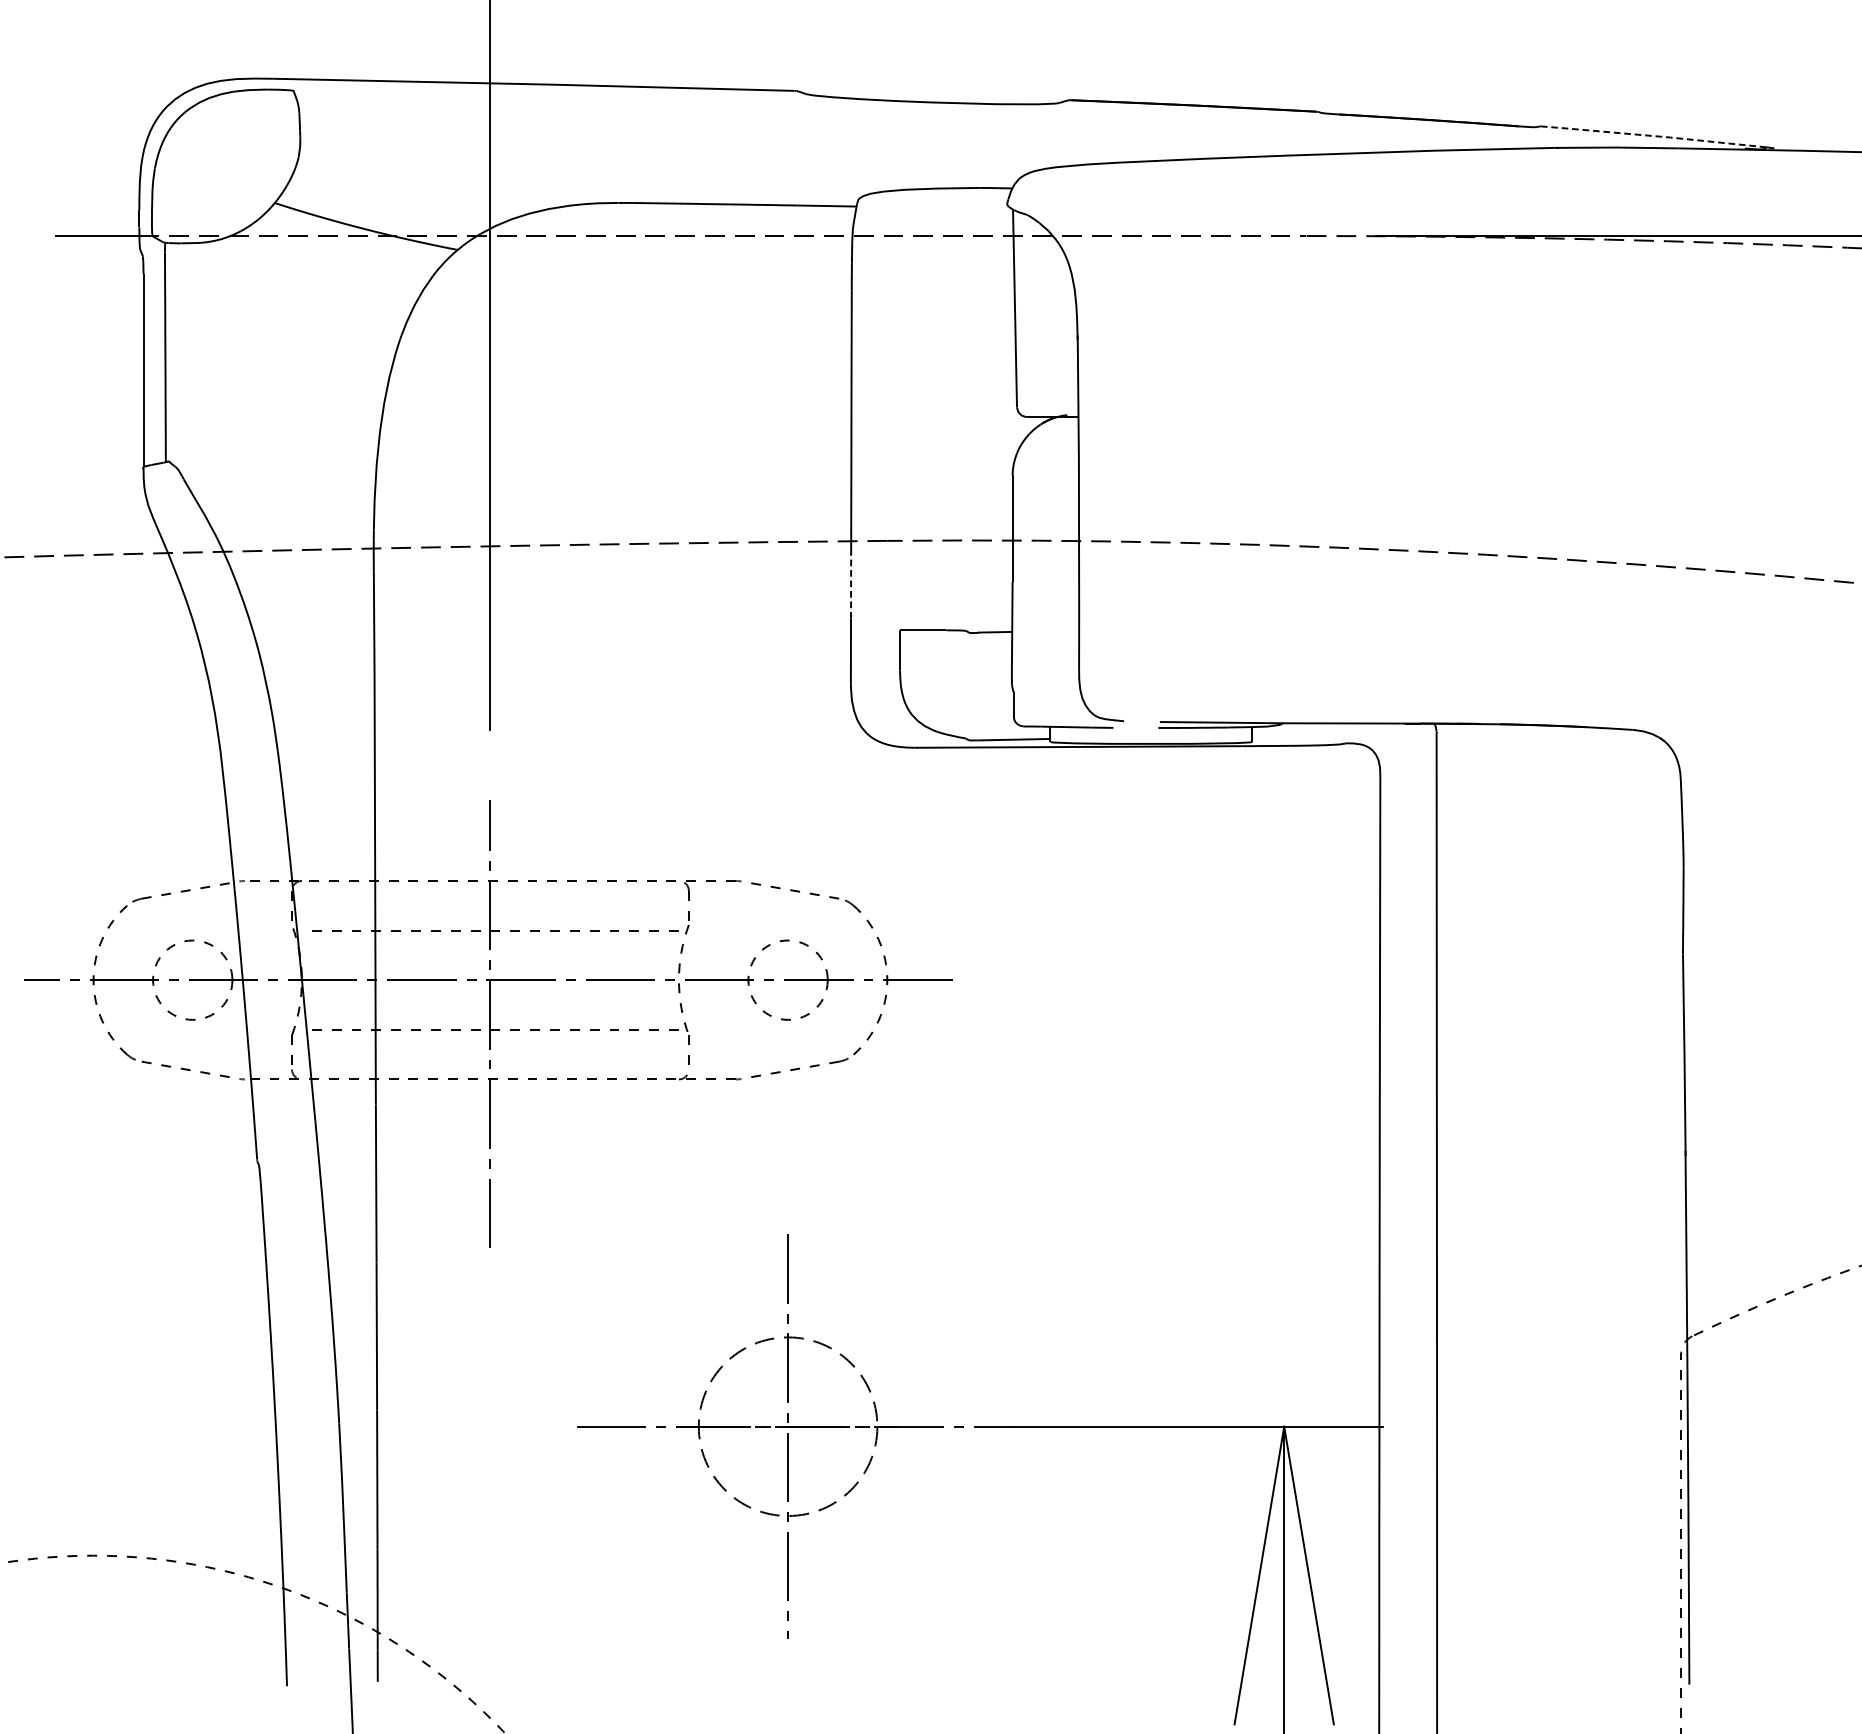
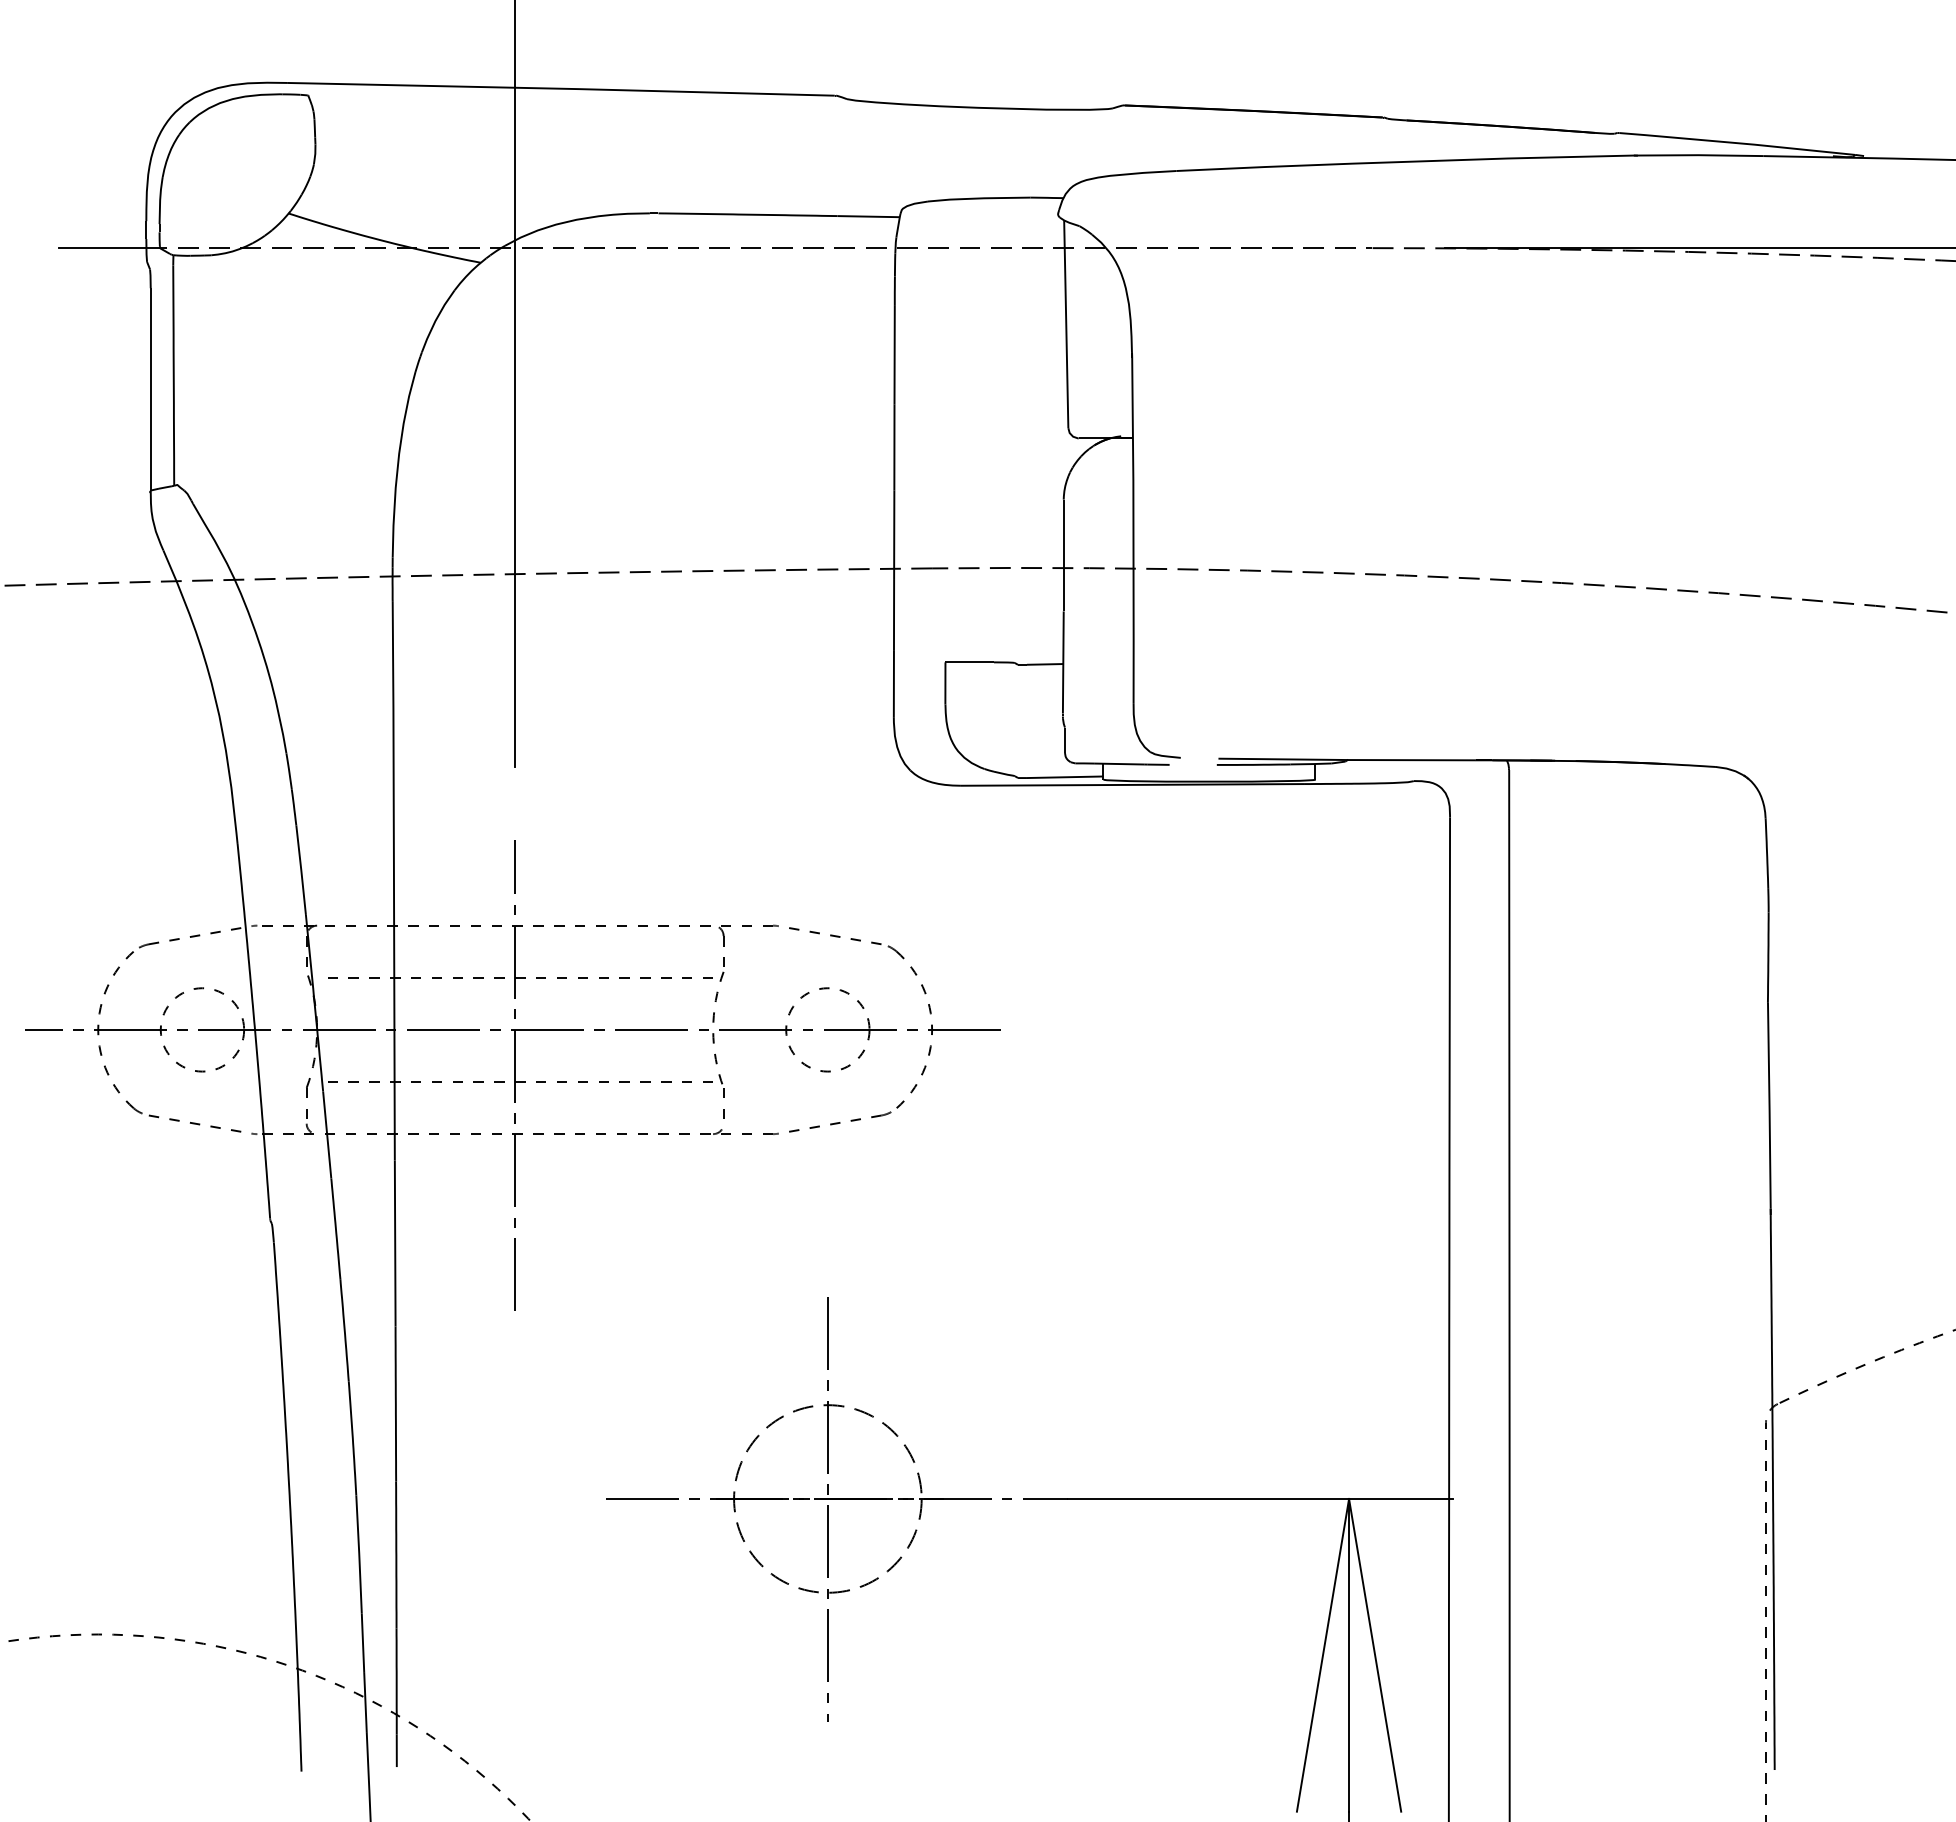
line: (1653, 136) -> (1737, 143), dashed -> solid
line: (851, 584) -> (894, 614), dashed -> solid

